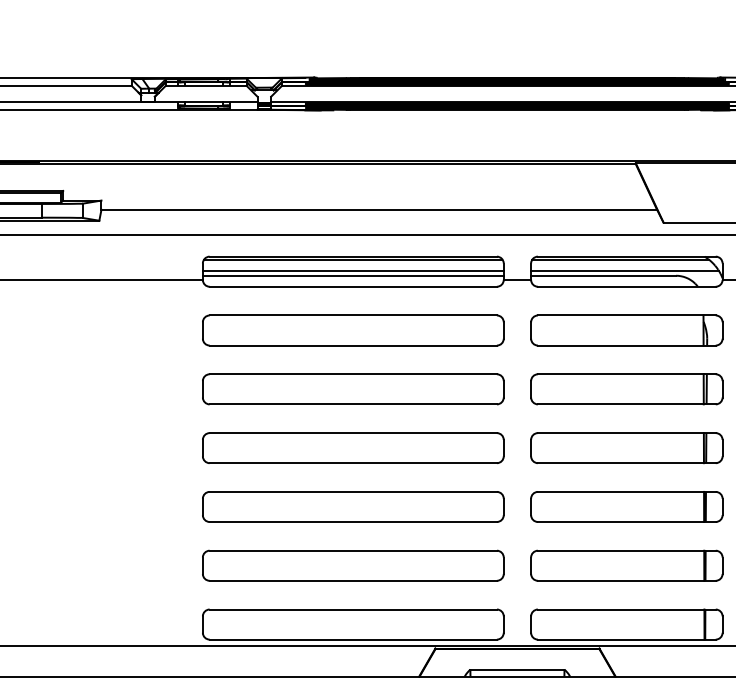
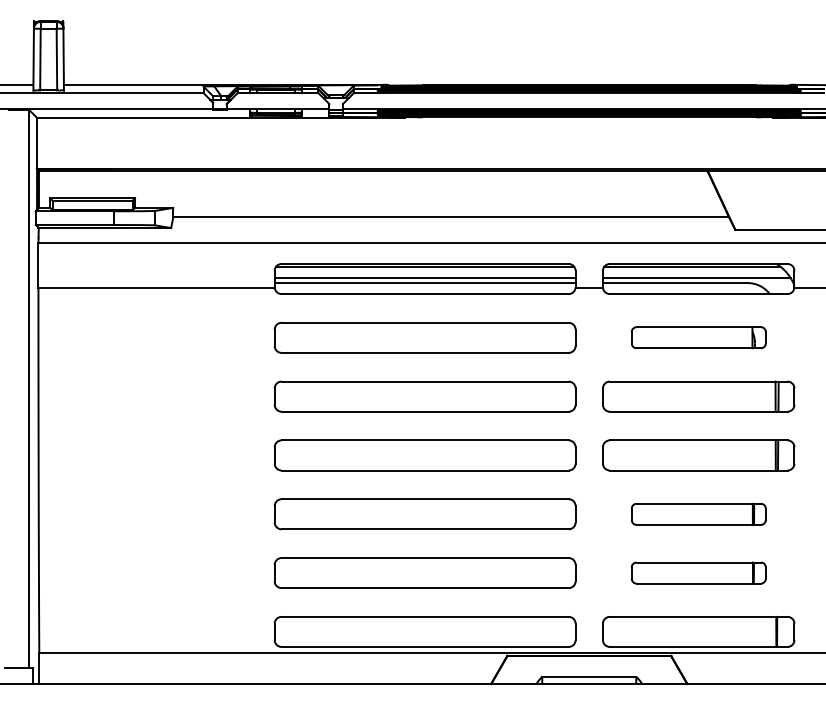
part: (626, 330) -> (698, 337), size x0.7
part: (626, 507) -> (698, 514), size x0.7
part: (626, 565) -> (698, 572), size x0.7

